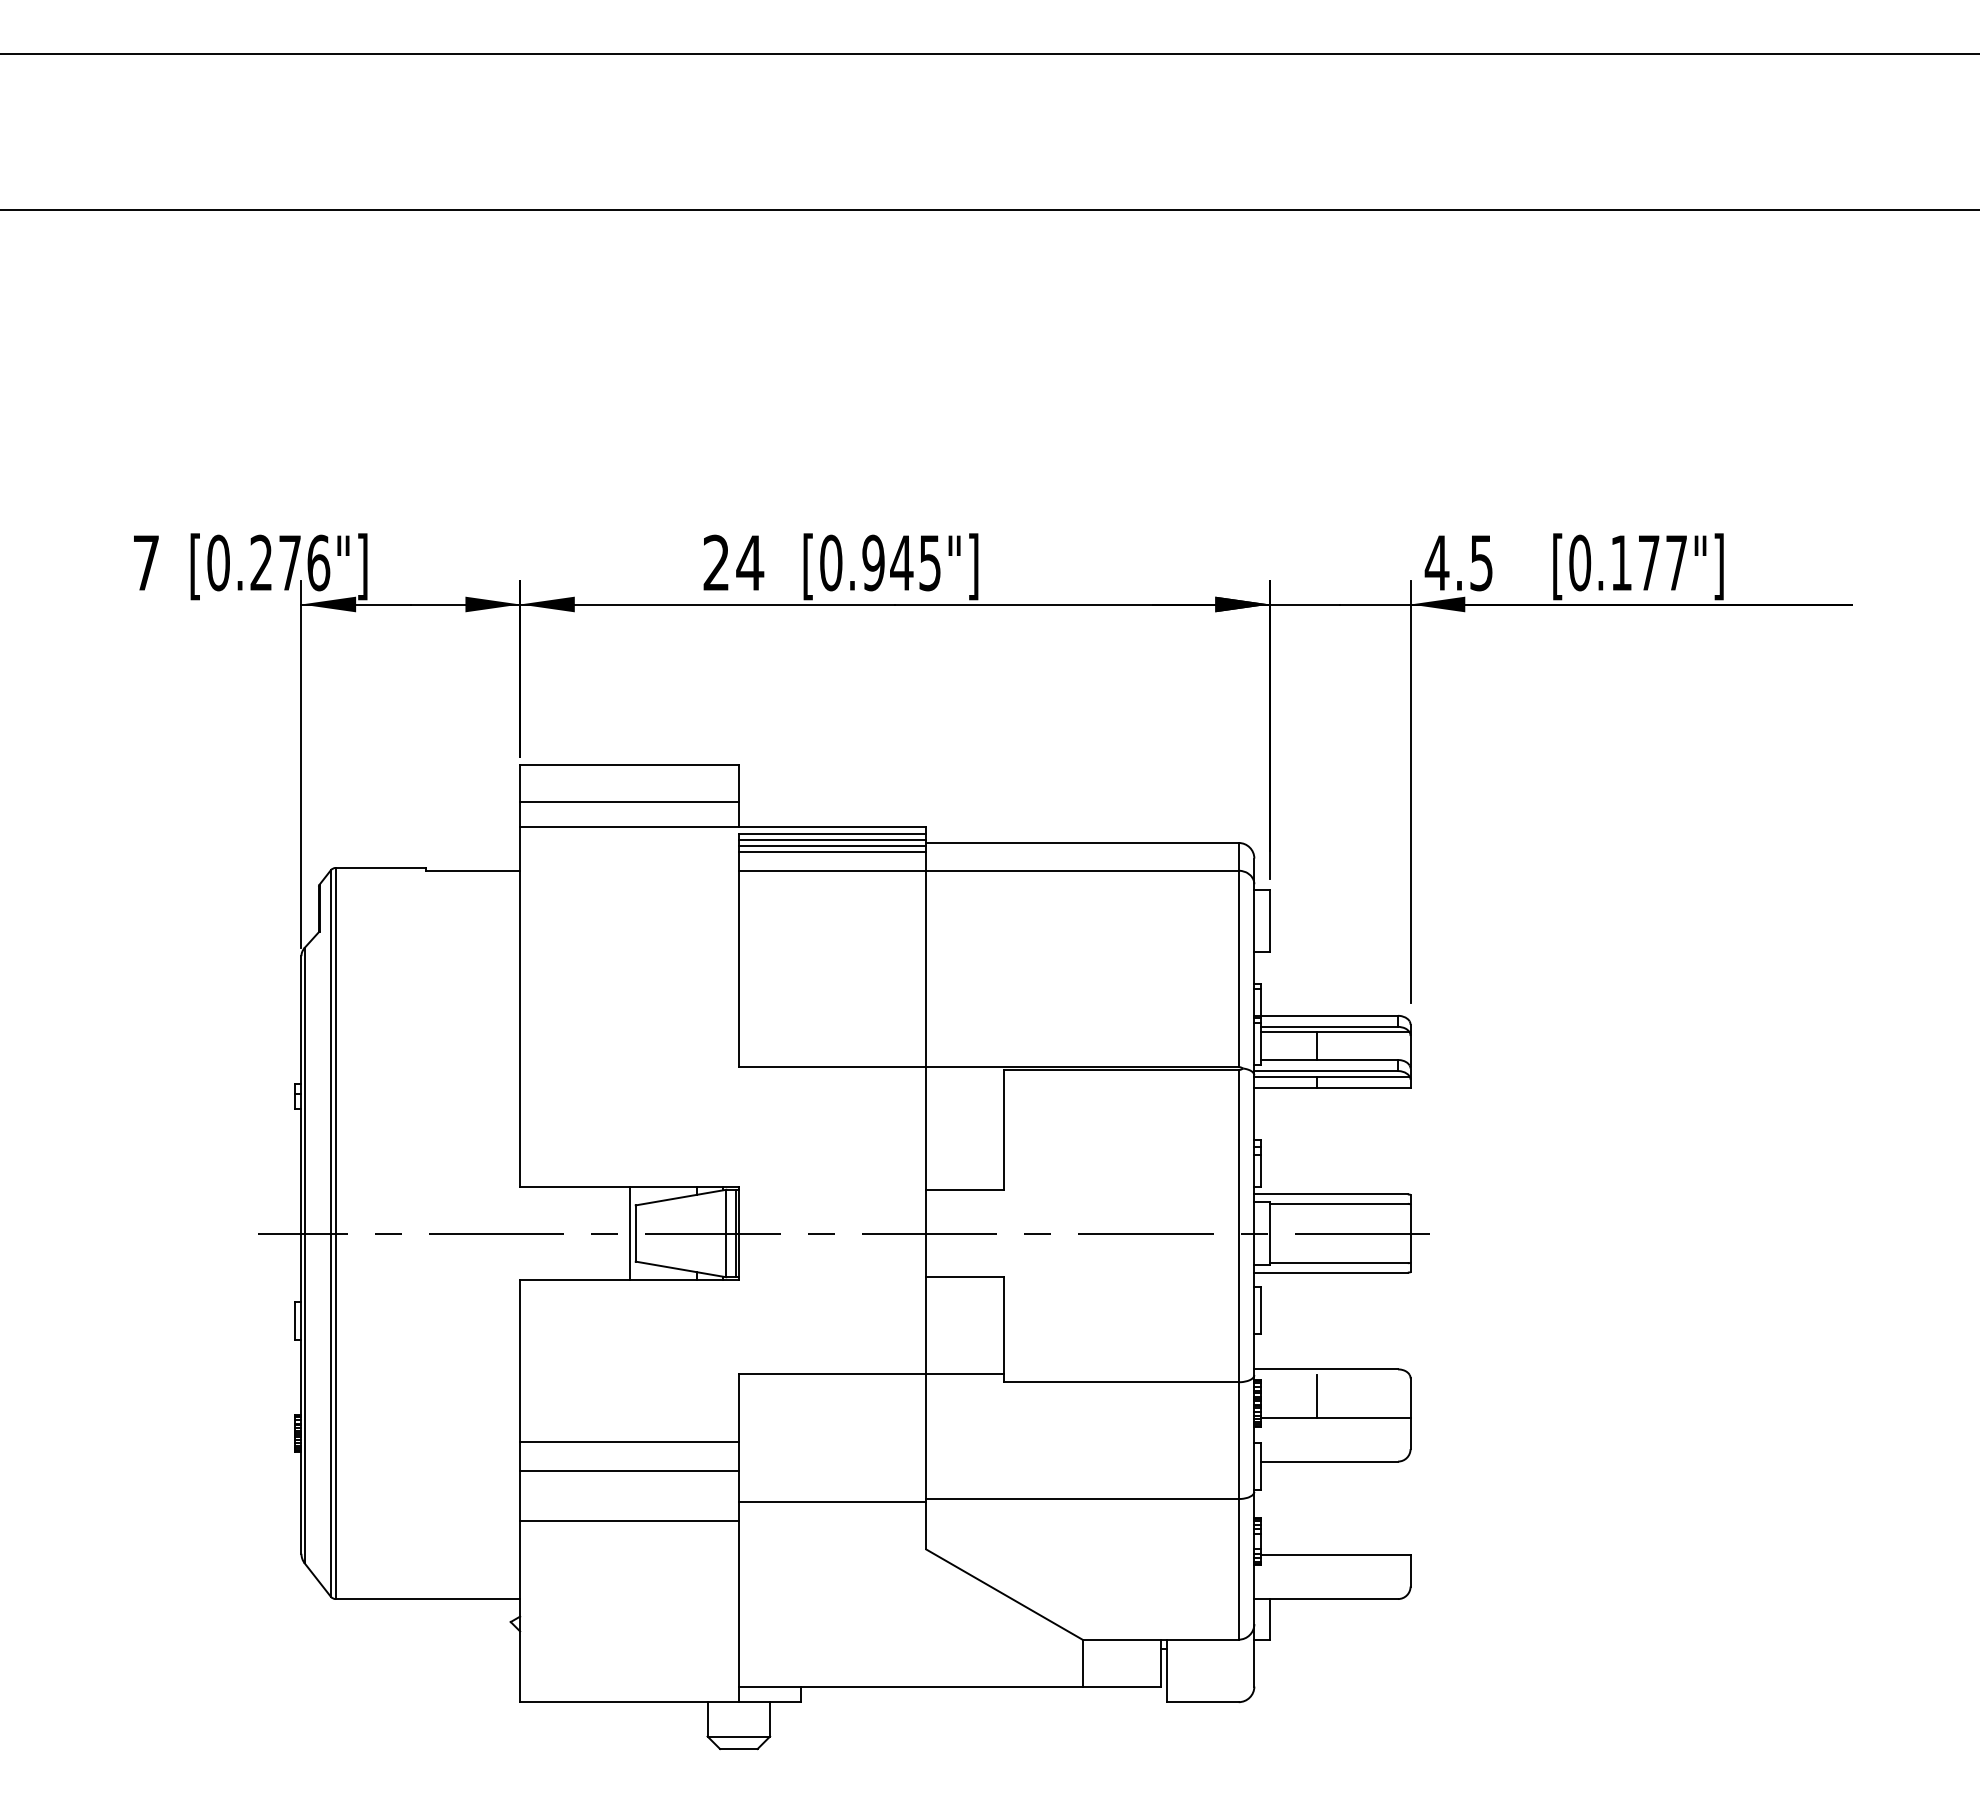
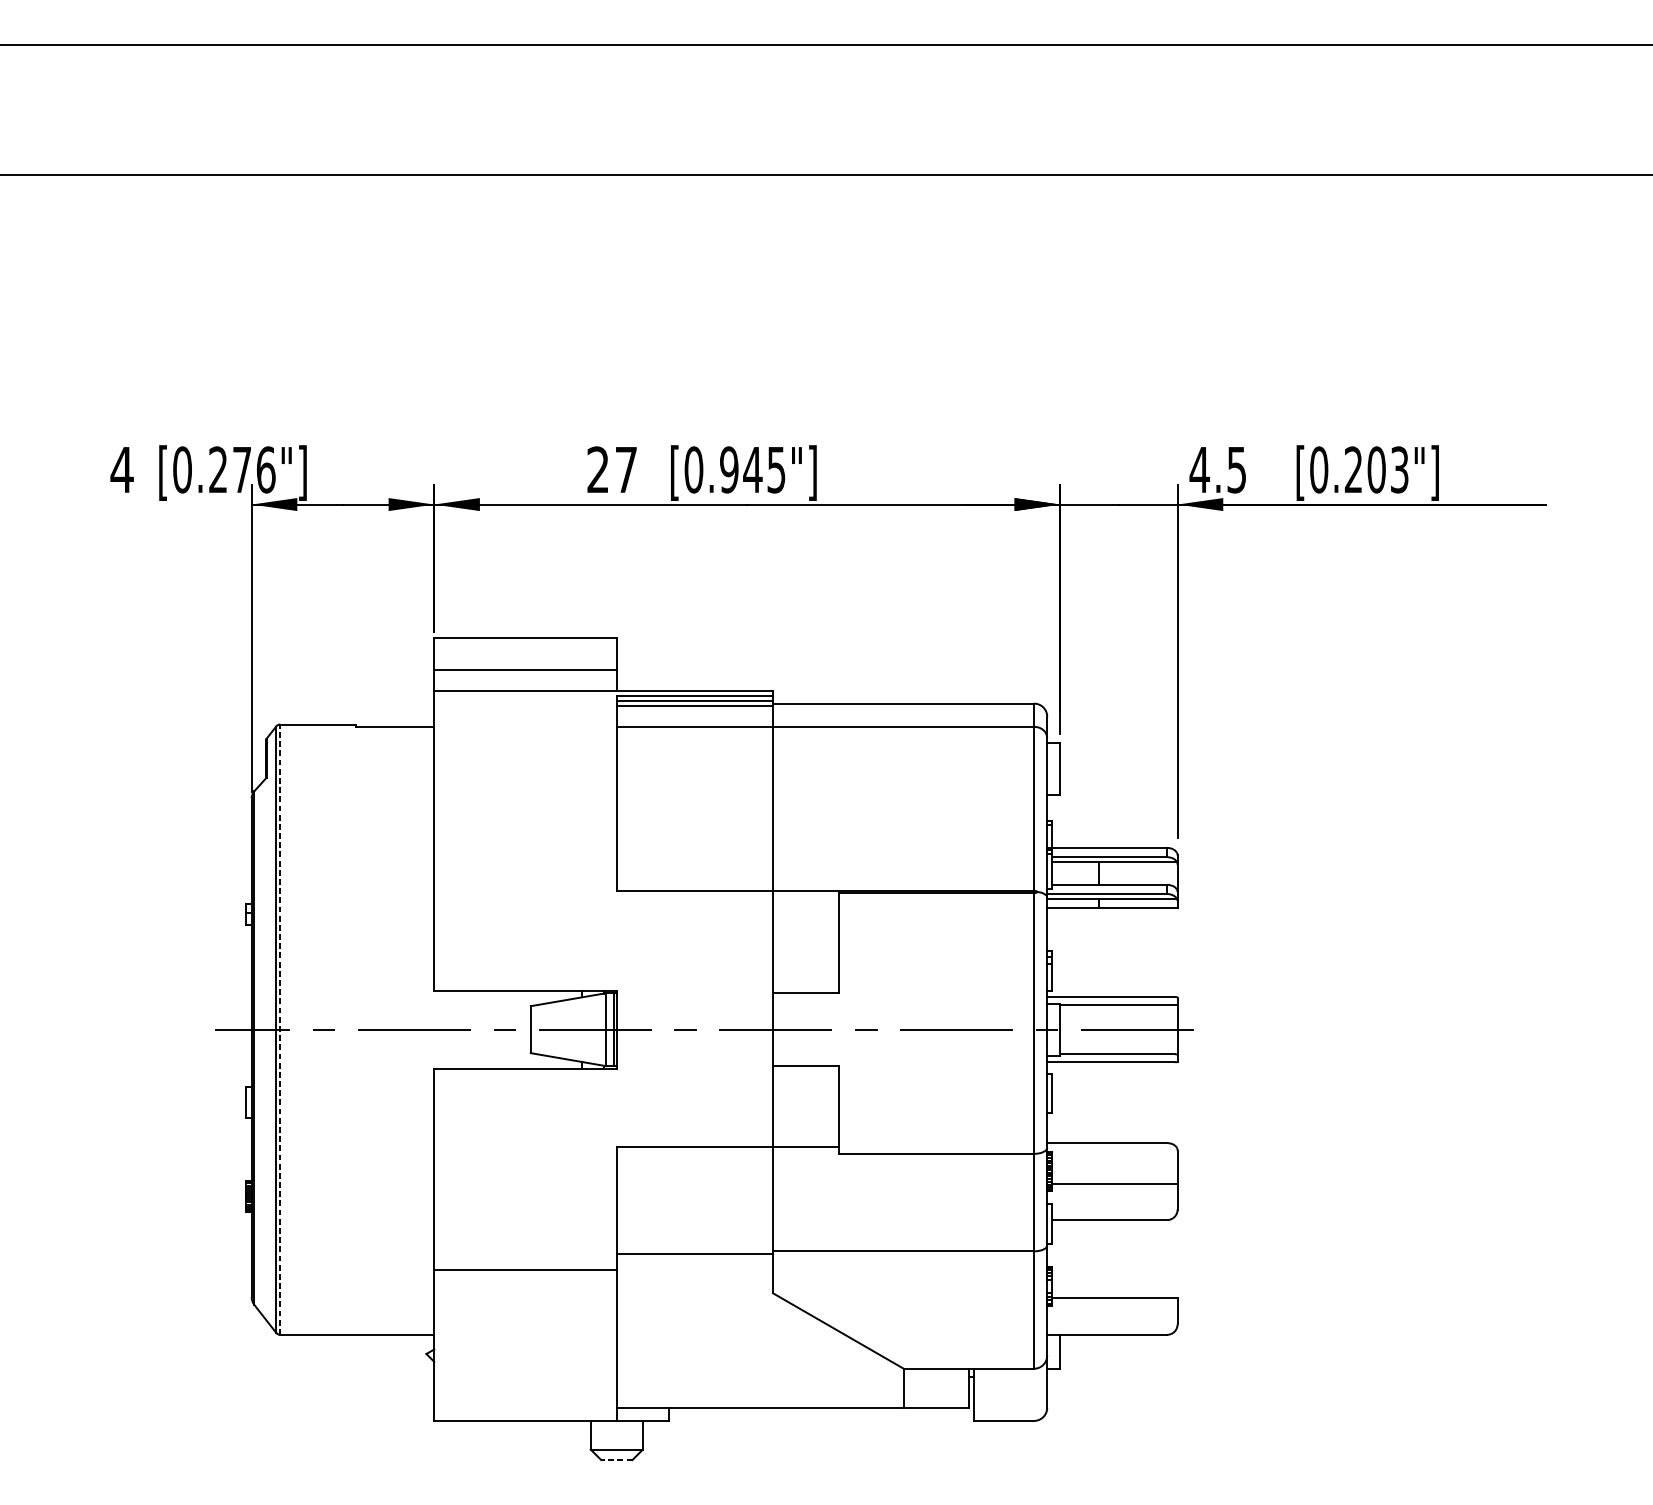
text: (146, 562) -> (122, 469), 7 -> 4
text: (750, 562) -> (626, 469), 24 -> 27
text: (1649, 562) -> (1377, 469), [0.177"] -> [0.203"]
line: (832, 851) -> (695, 710), removed
line: (335, 1233) -> (280, 1029), solid -> dashed
line: (629, 1233) -> (525, 1029), removed
line: (1316, 1395) -> (1099, 1164), removed
line: (629, 1441) -> (525, 1203), removed
line: (629, 1470) -> (525, 1227), removed
line: (738, 1749) -> (616, 1460), solid -> dashed

